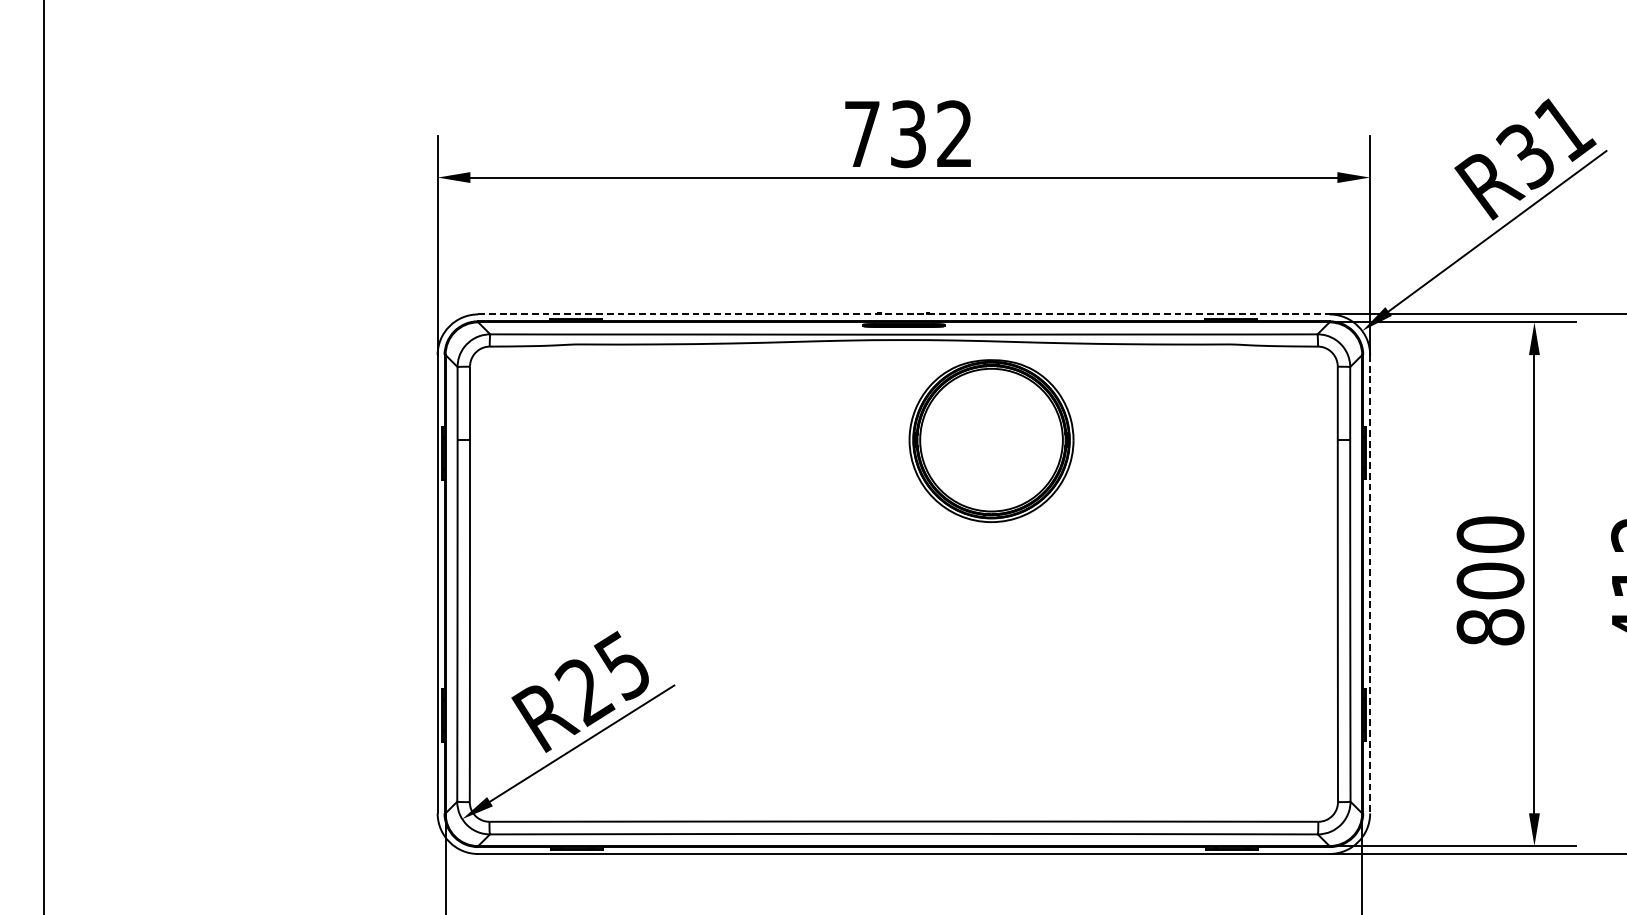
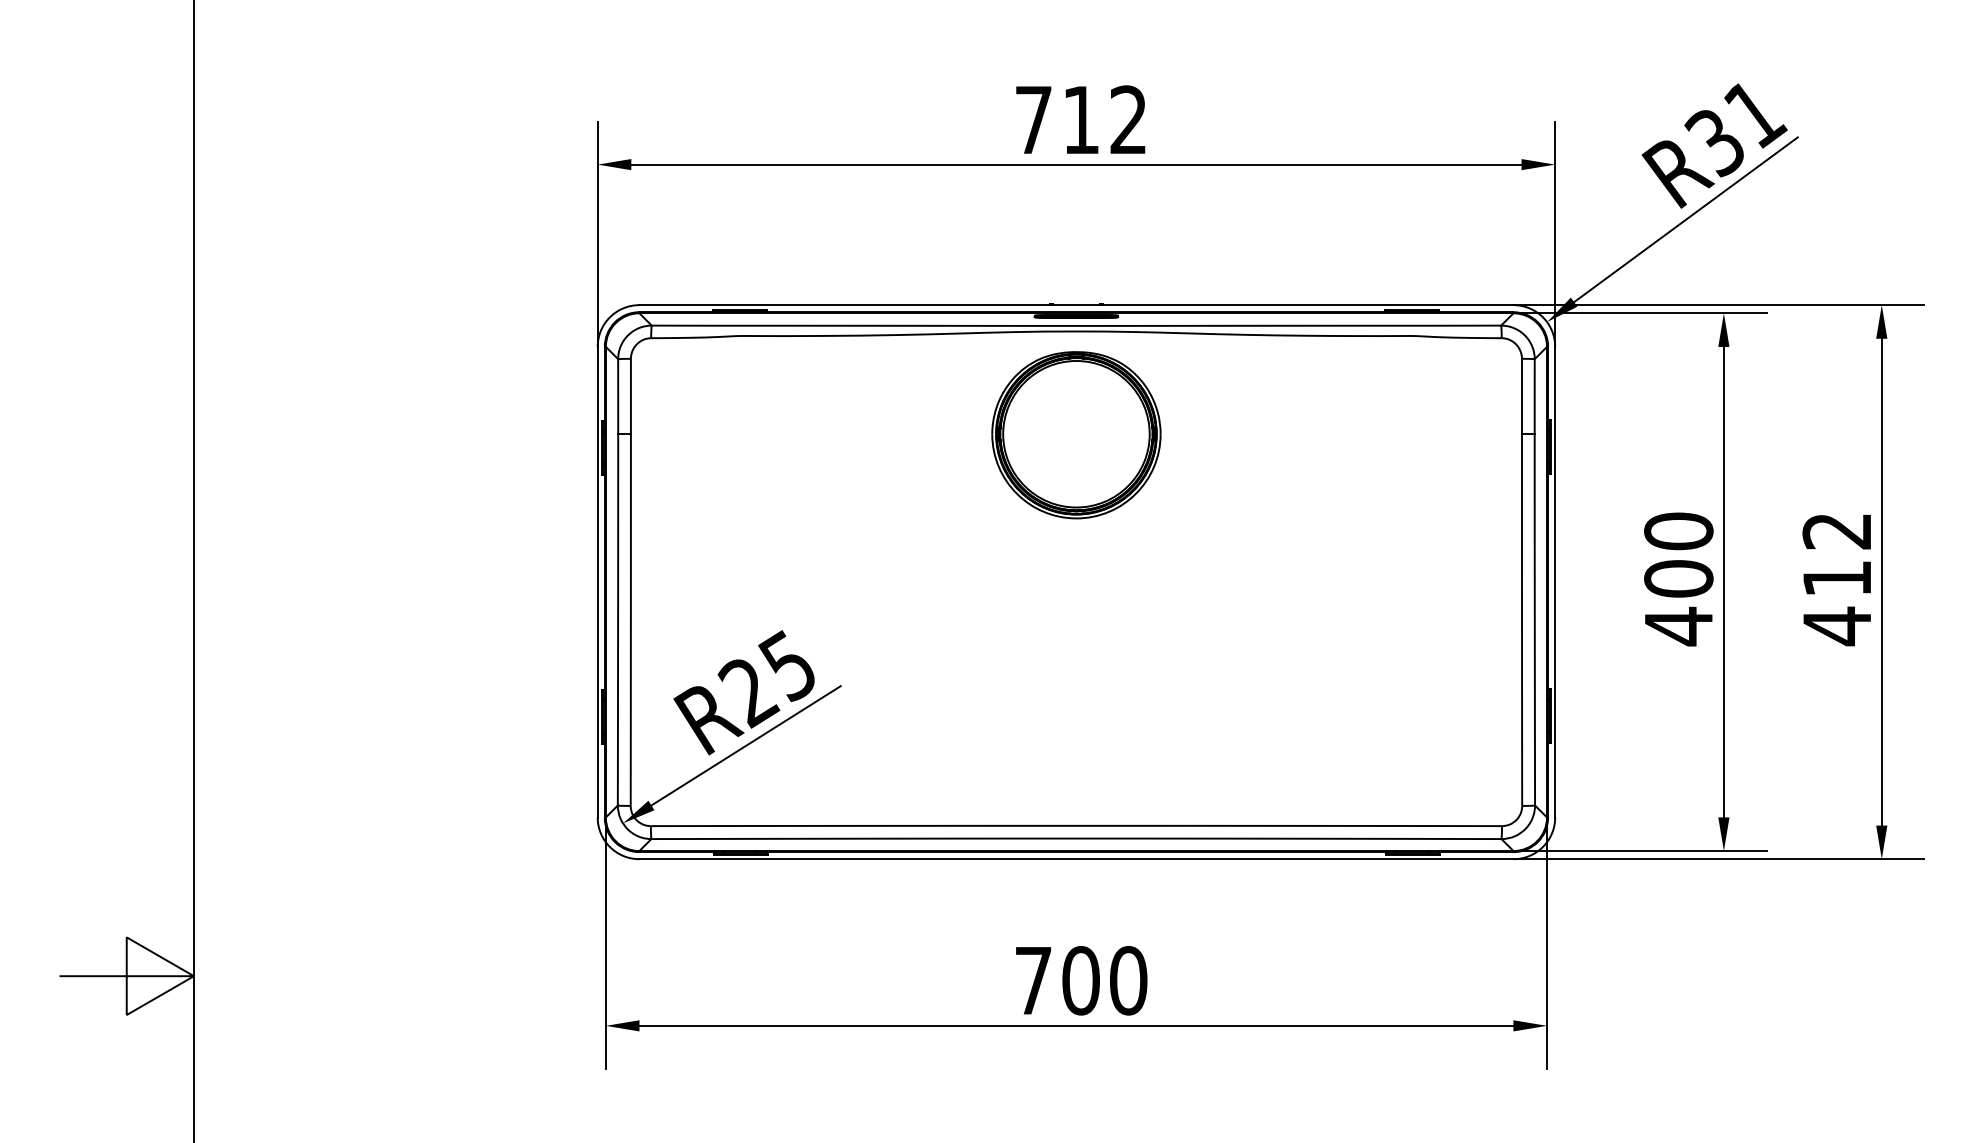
text: (908, 133) -> (1081, 119), 732 -> 712
line: (903, 314) -> (1076, 305), dashed -> solid
part: (991, 441) -> (1076, 435), moved
line: (1370, 584) -> (1555, 582), dashed -> solid
text: (1490, 627) -> (1678, 626), 800 -> 400

